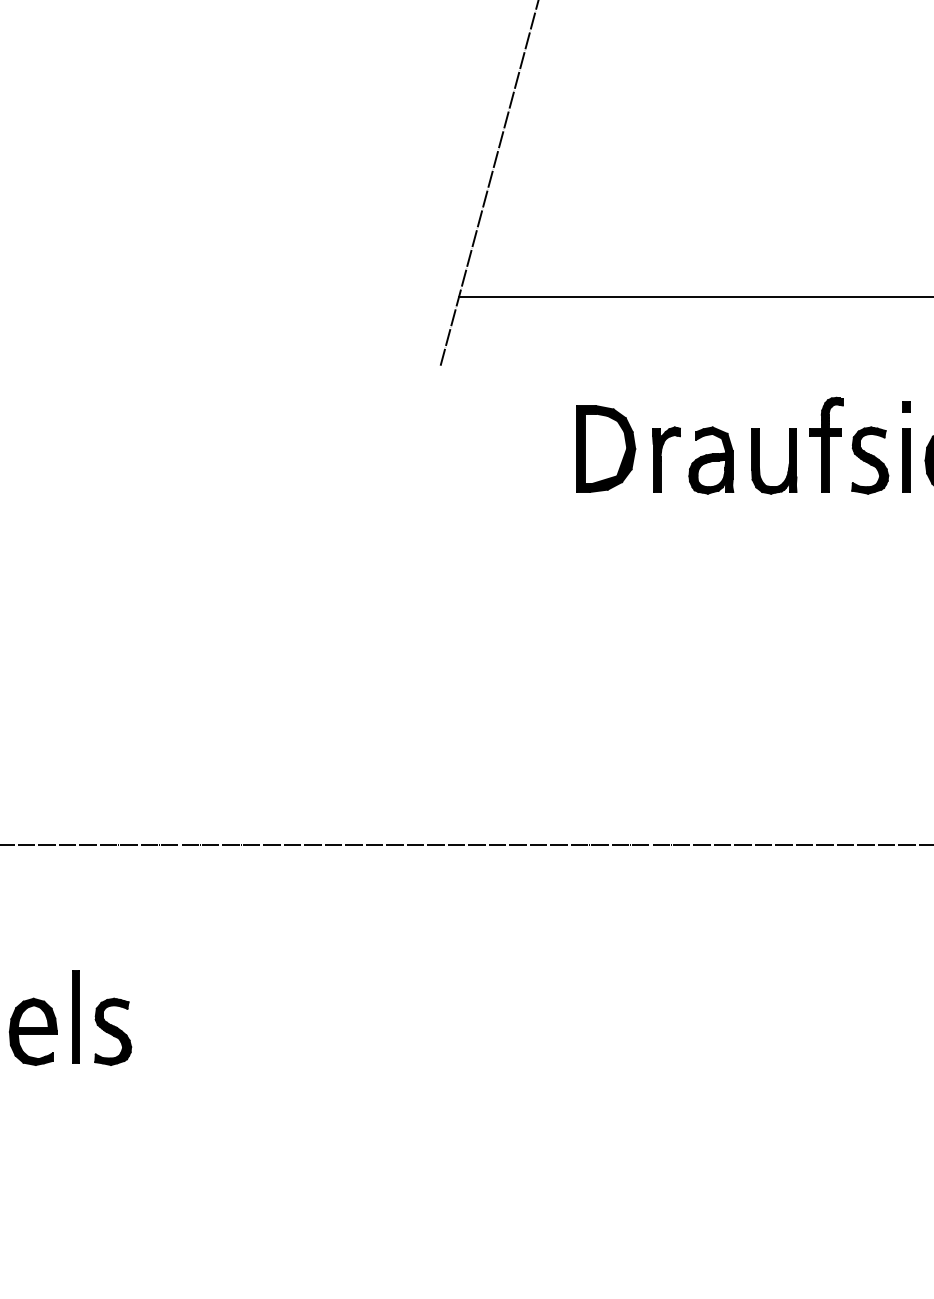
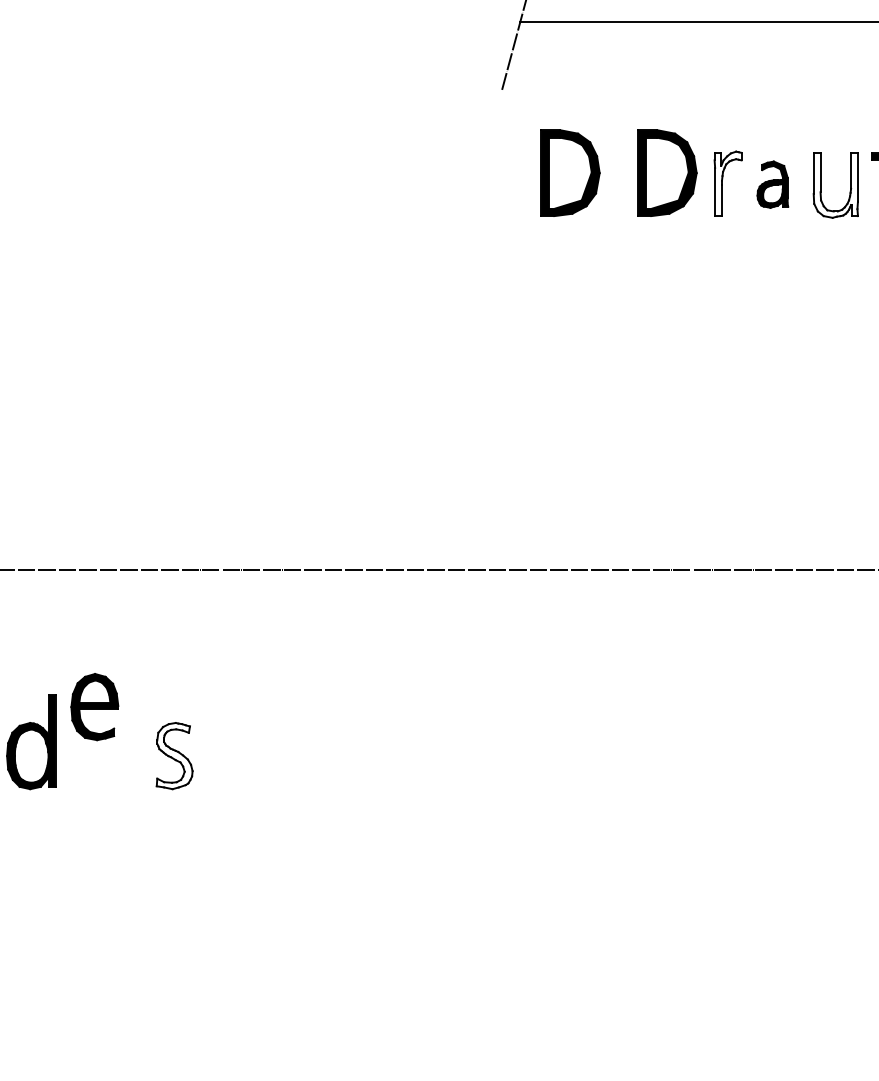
part: (509, 448) -> (571, 172), added
fill: (666, 459) -> (728, 183), removed
part: (711, 460) -> (773, 184), size x0.7
fill: (774, 461) -> (836, 185), removed
part: (75, 1016) -> (137, 740), removed
part: (33, 1031) -> (95, 706), moved
fill: (113, 1031) -> (175, 755), removed

